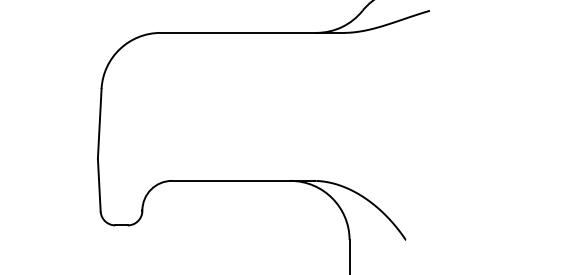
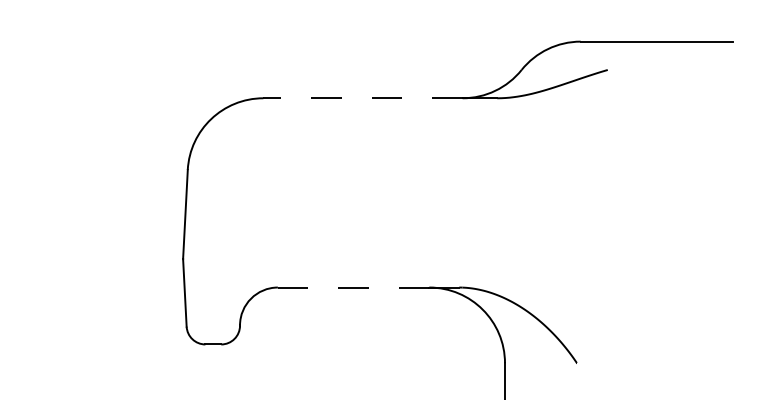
line: (238, 33) -> (363, 98), solid -> dashed
line: (231, 180) -> (353, 287), solid -> dashed

